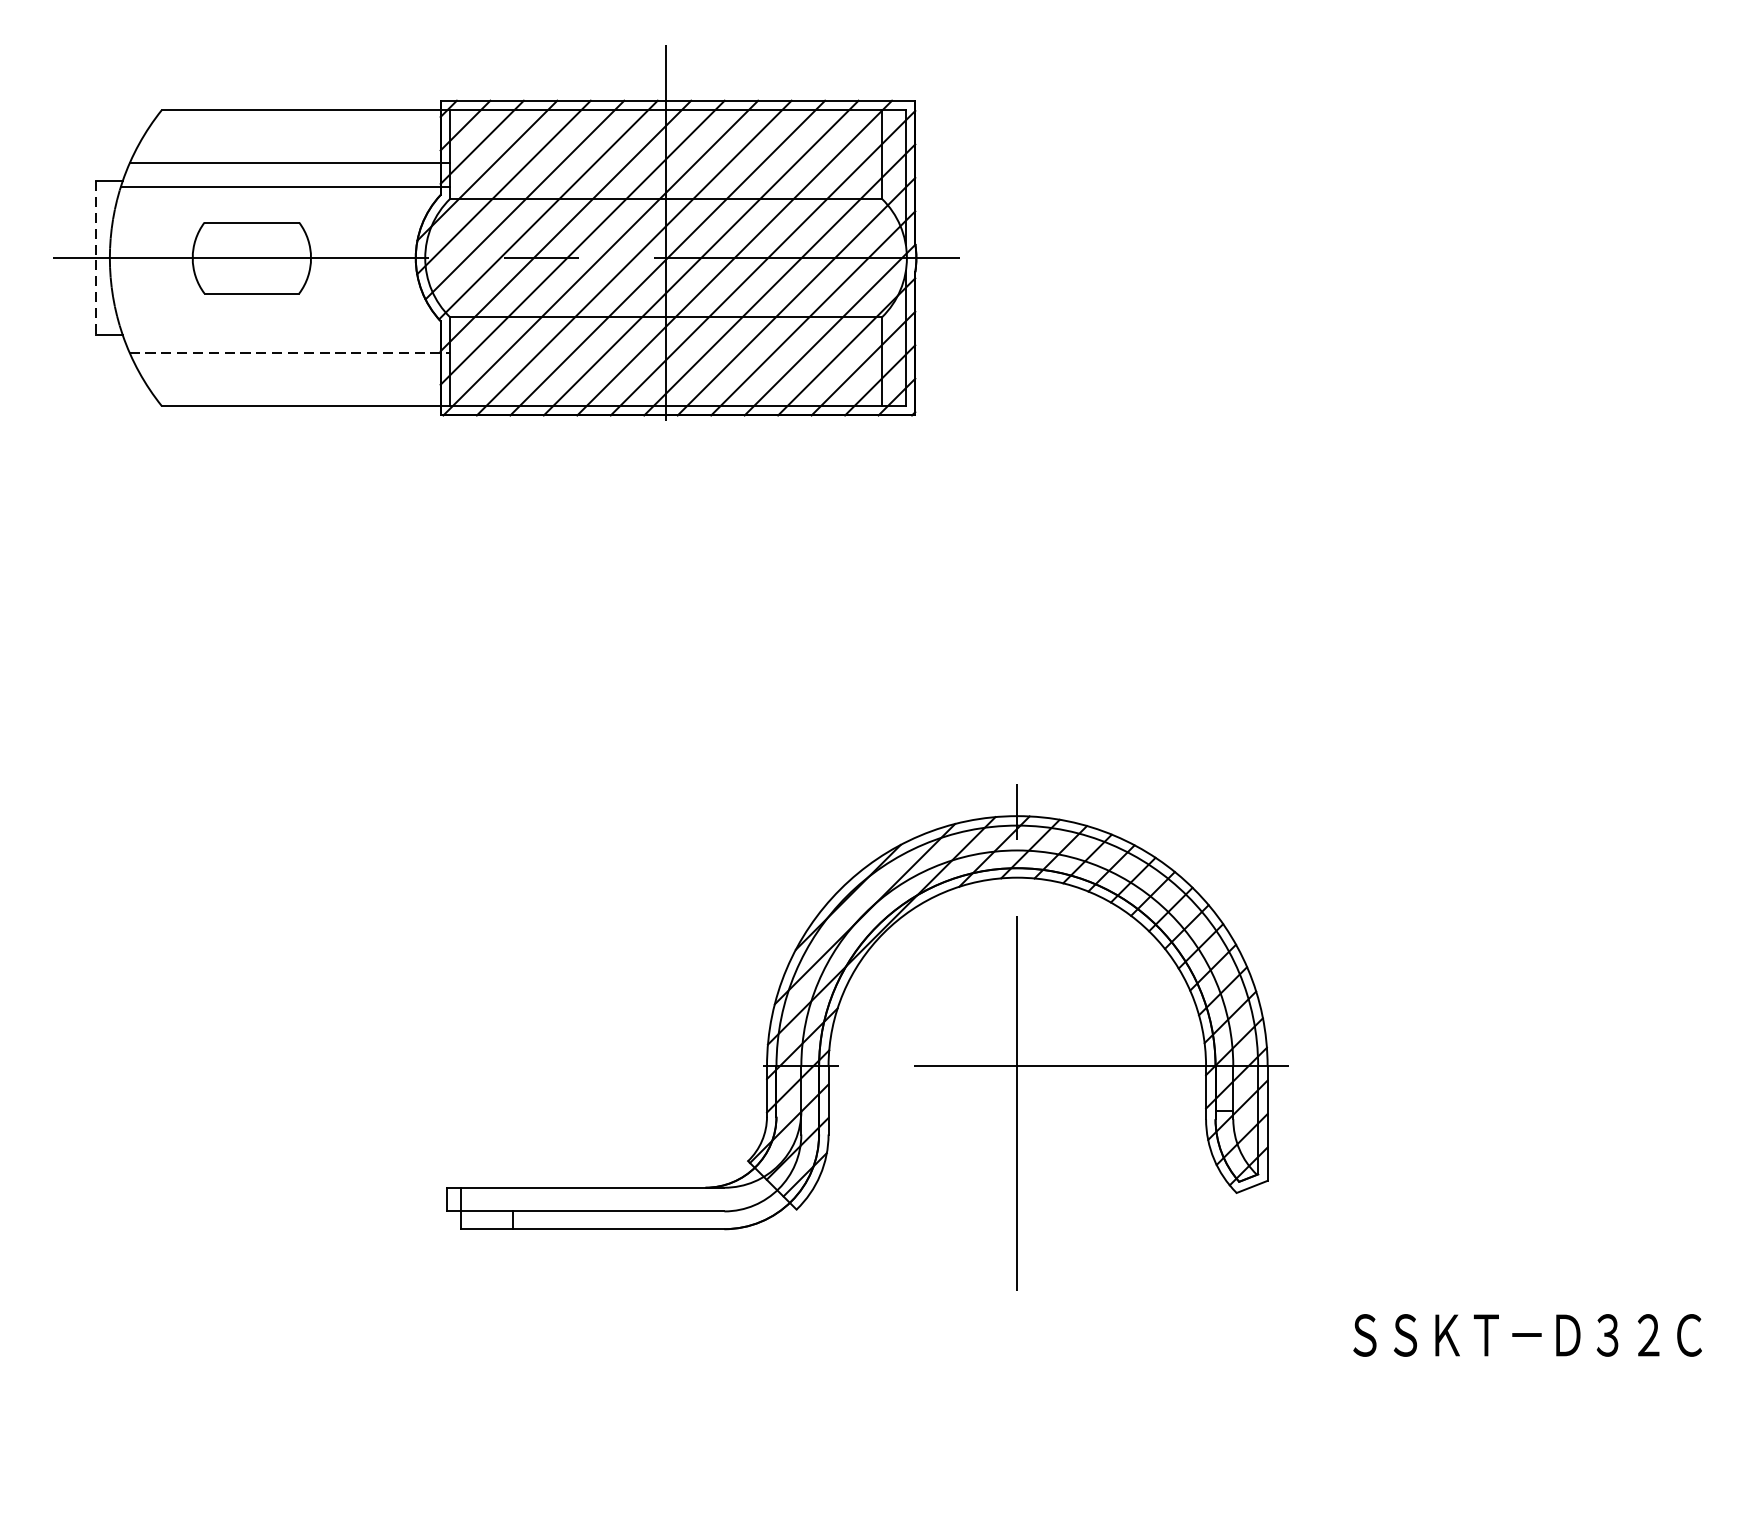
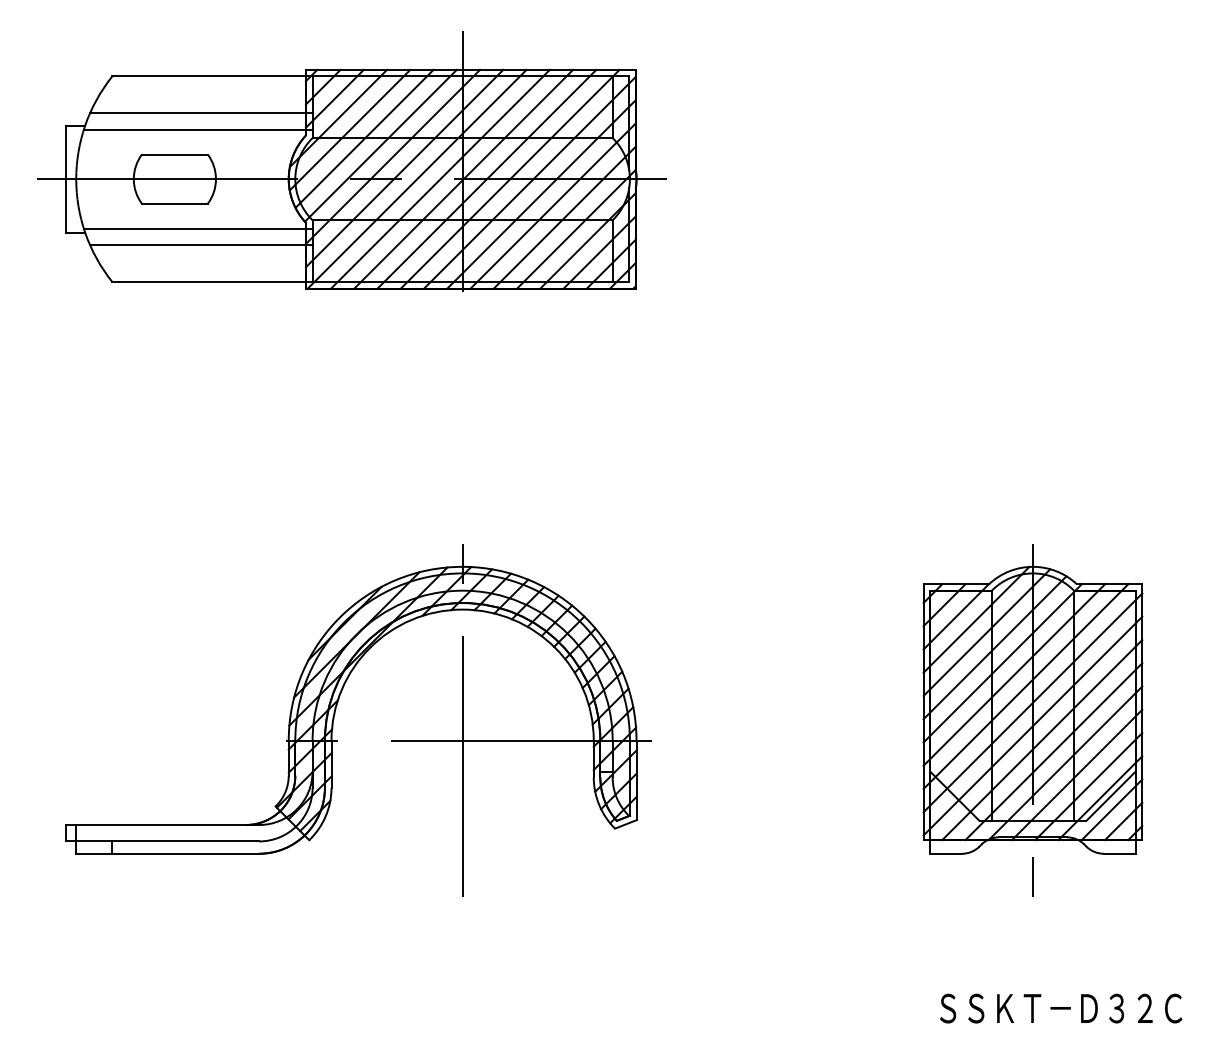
line: (95, 258) -> (66, 179), dashed -> solid
line: (284, 329) -> (197, 228), added
line: (290, 352) -> (201, 244), dashed -> solid
part: (834, 1028) -> (335, 714), moved
part: (1486, 1037) -> (1032, 720), added
text: (1528, 1335) -> (1061, 1008), moved

